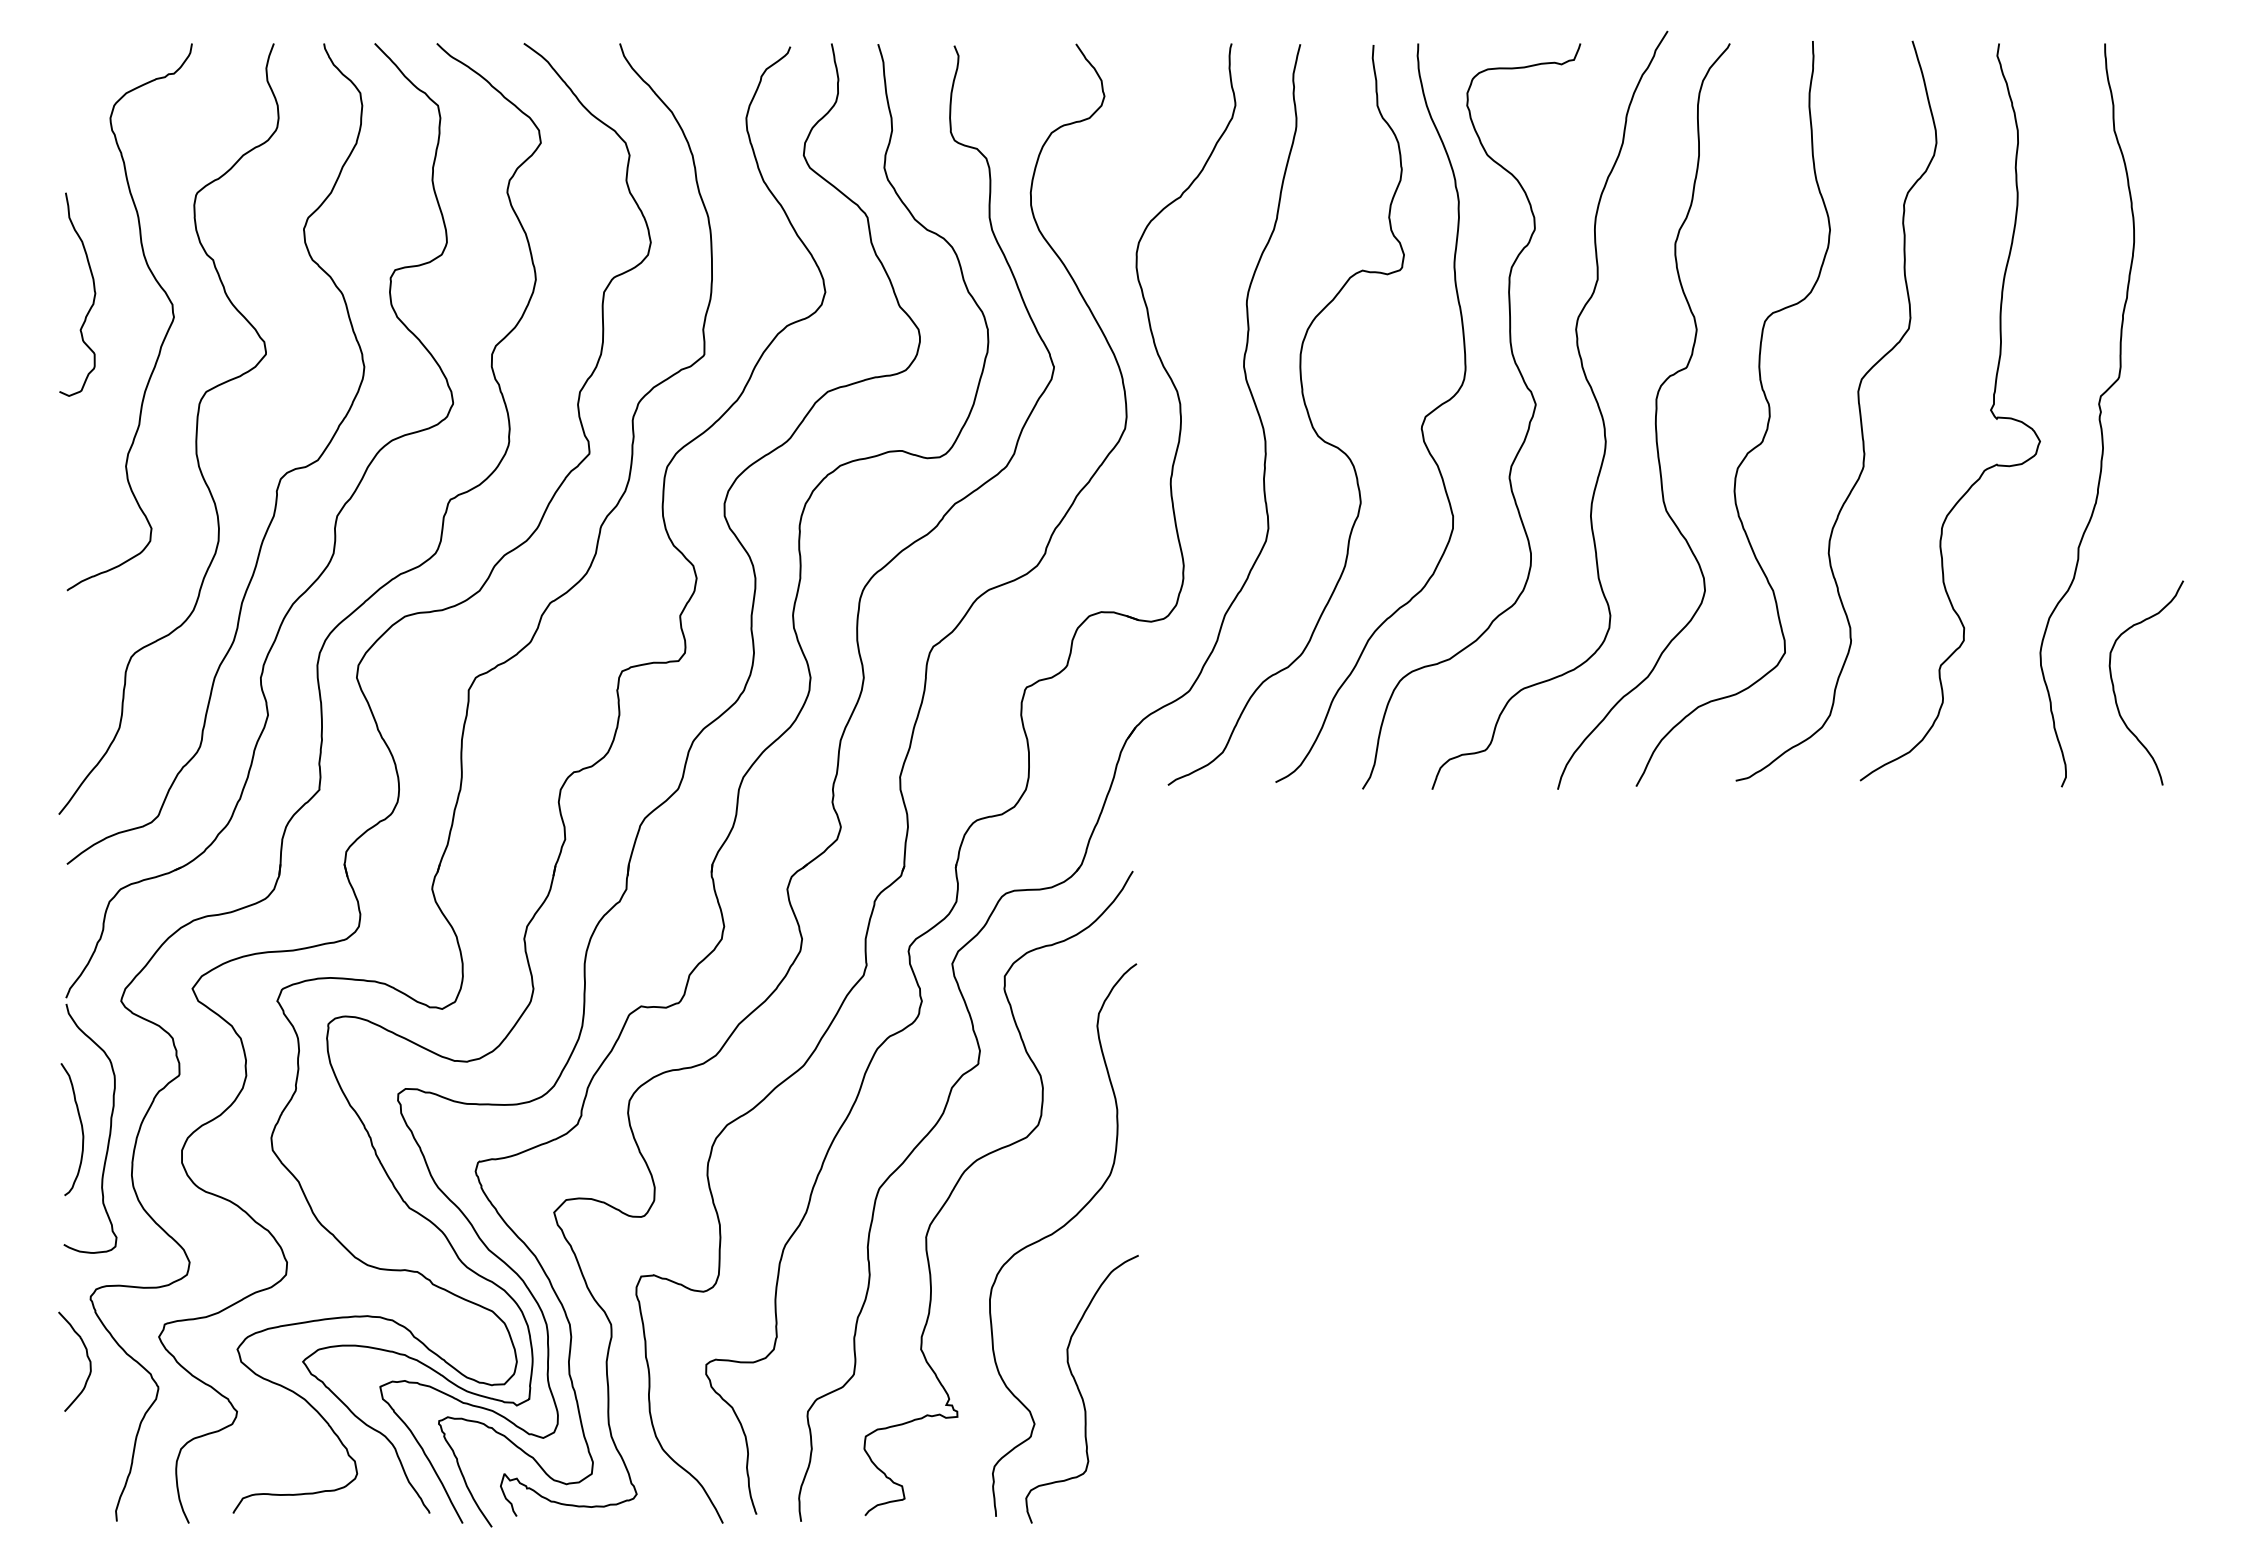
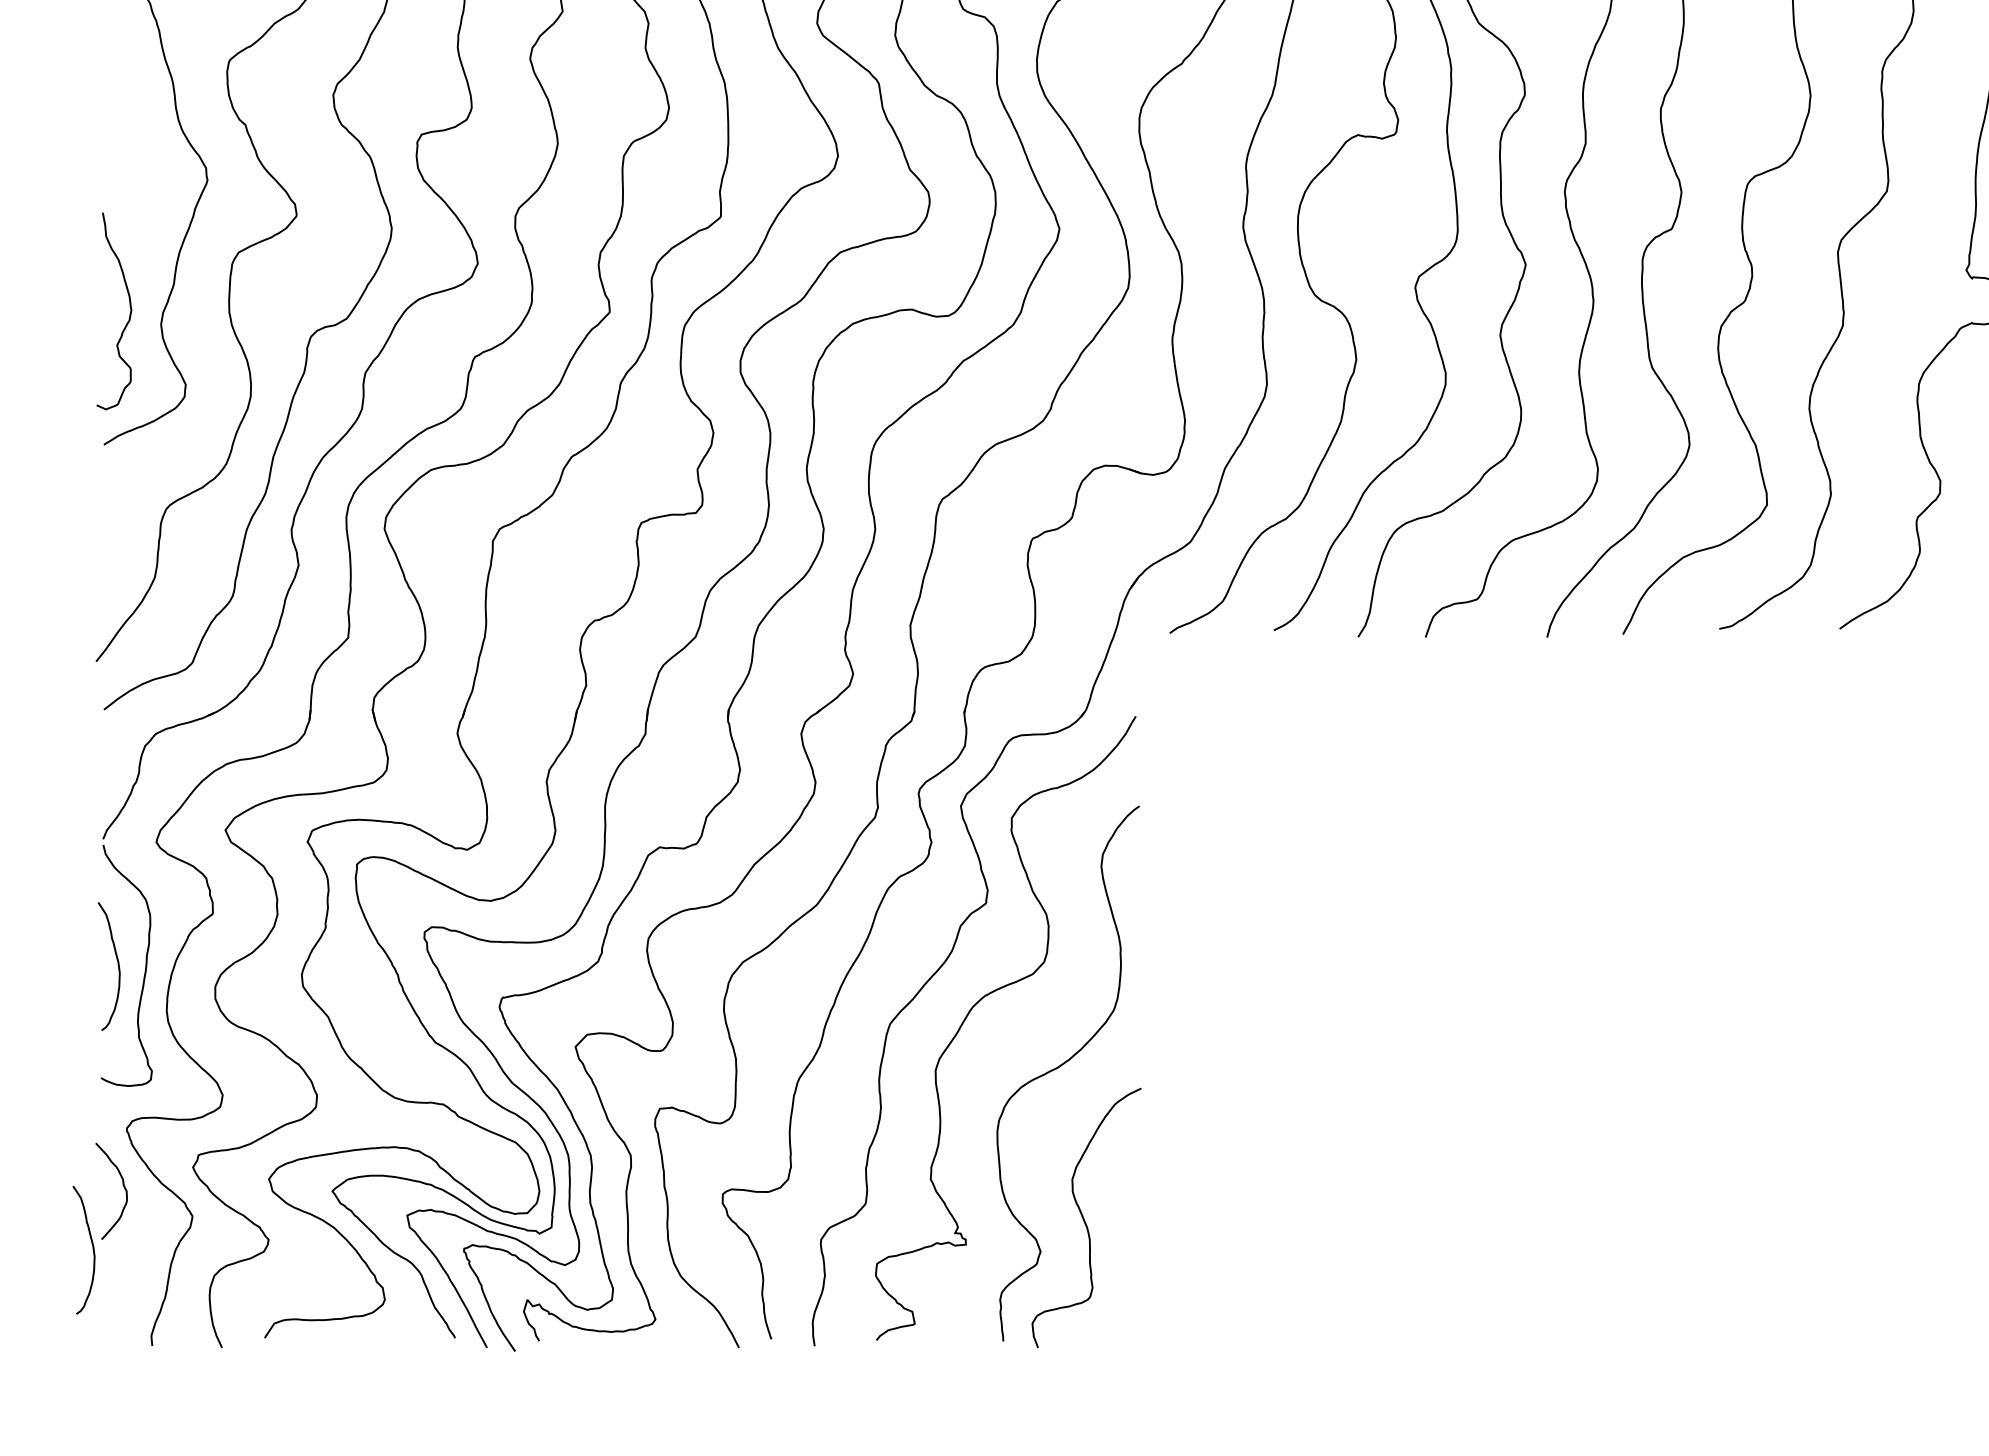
curve: (93, 296) -> (129, 313), moved
curve: (55, 1422) -> (92, 1250), added

